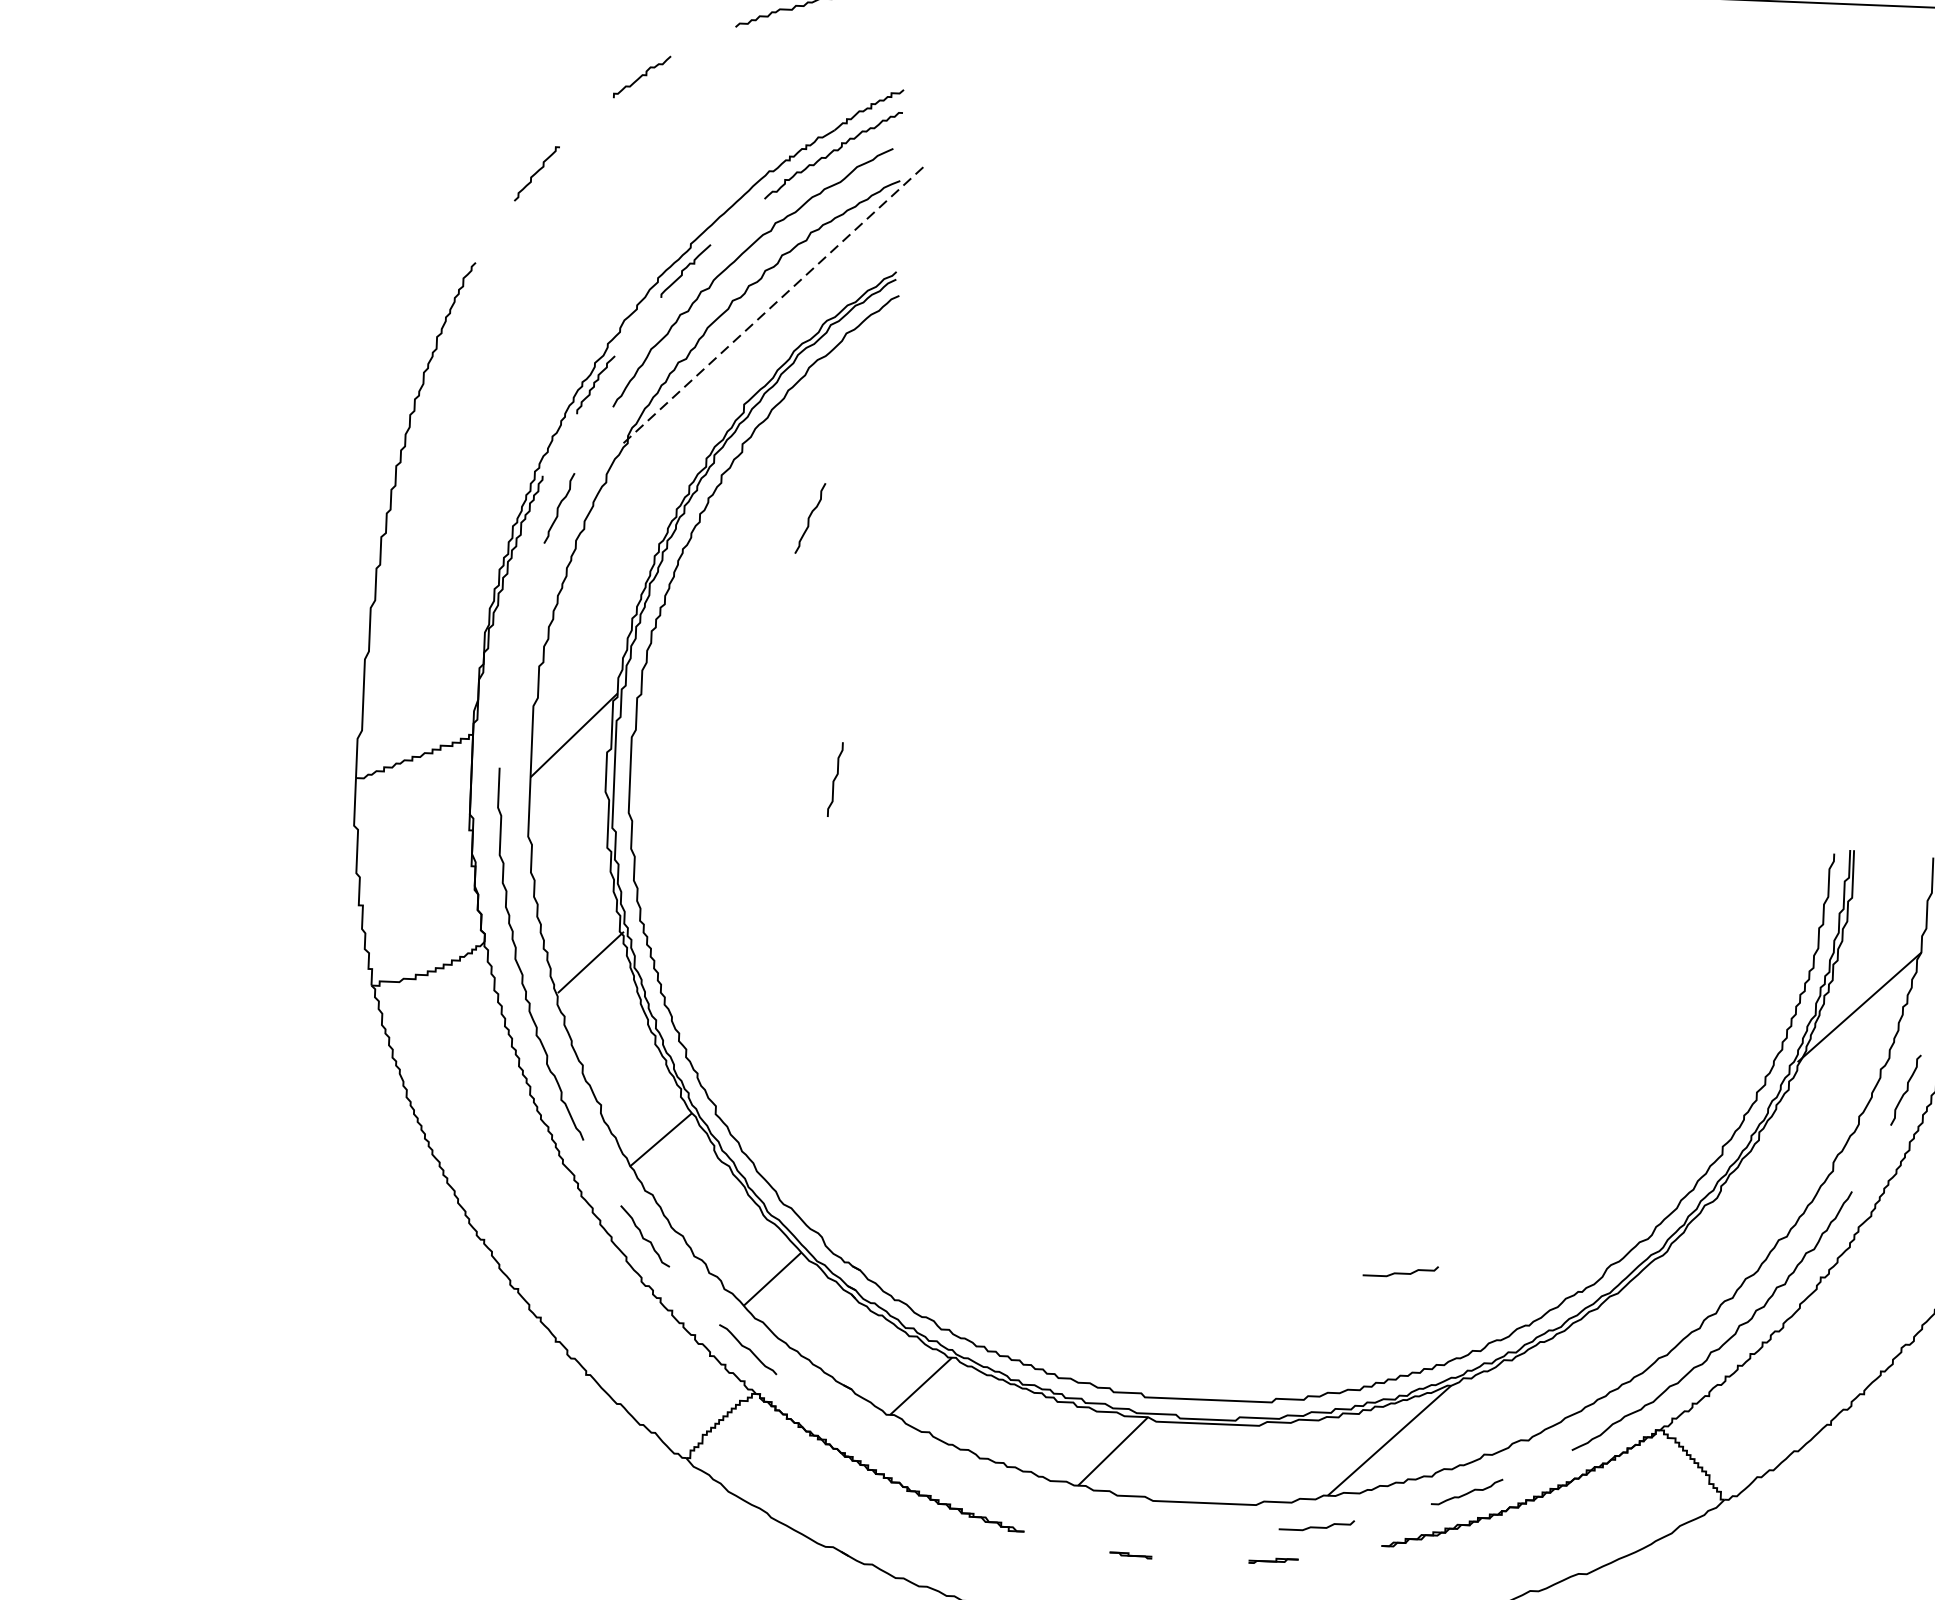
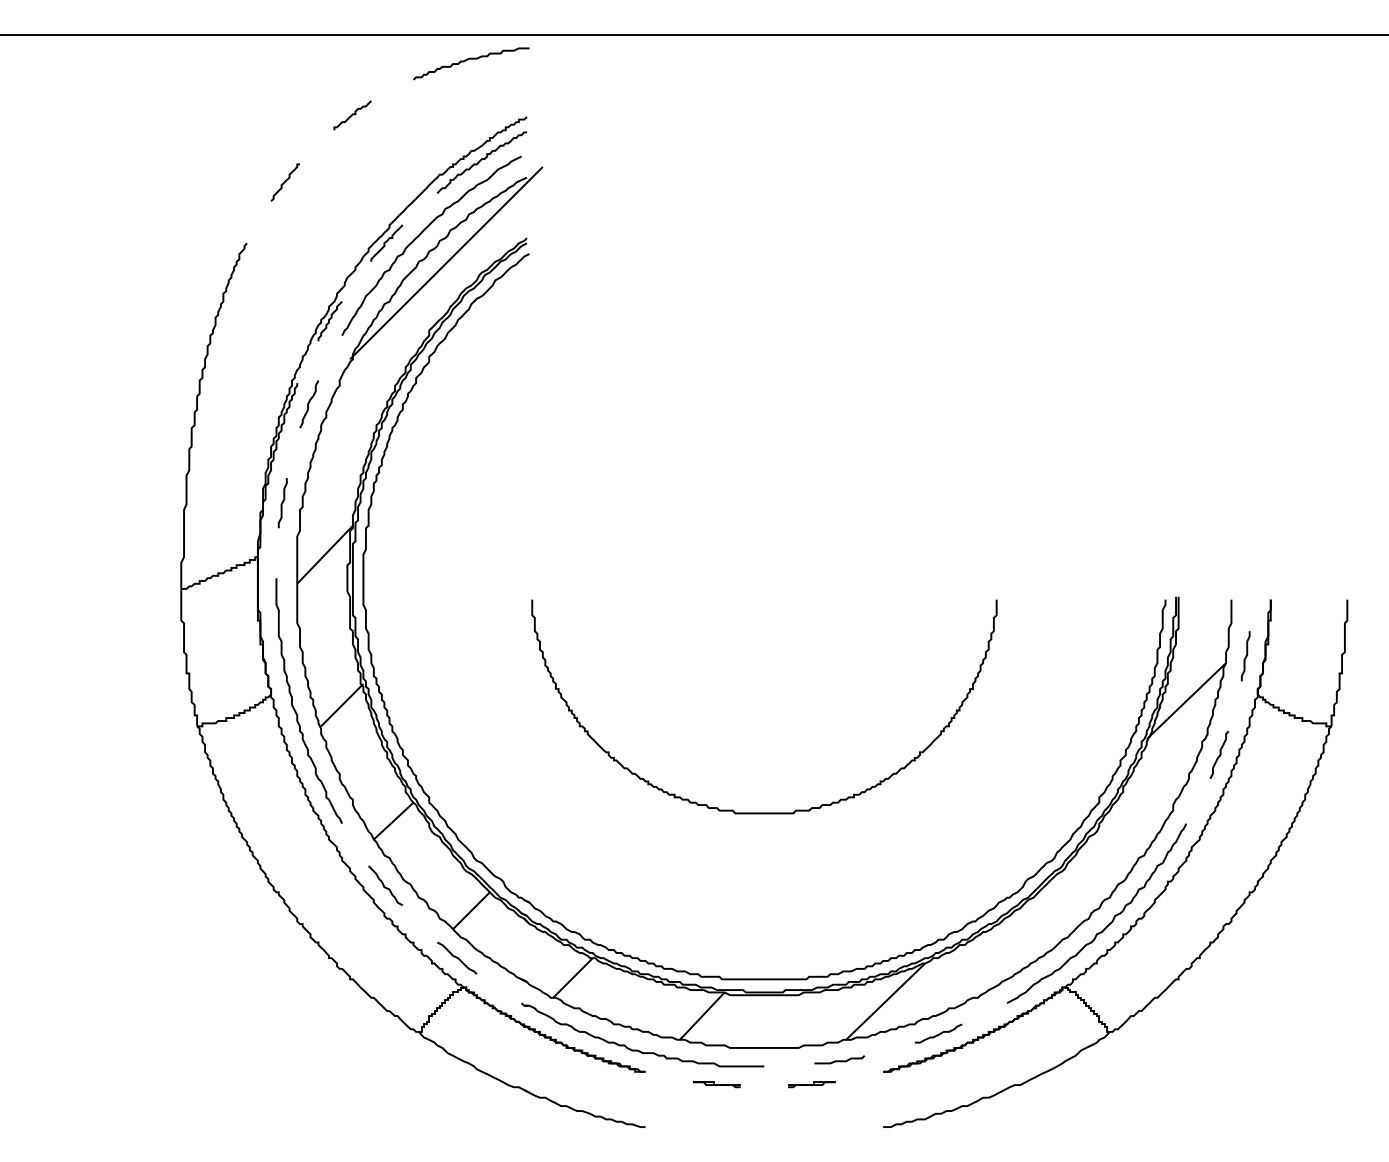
line: (774, 303) -> (446, 262), dashed -> solid
curve: (809, 518) -> (475, 404), removed
curve: (834, 780) -> (282, 503), moved
curve: (1218, 1149) -> (764, 812), added
curve: (1400, 1272) -> (888, 889), removed
part: (1015, 1497) -> (638, 1049), added
part: (1130, 1555) -> (716, 1084), size x1.67
part: (1273, 1560) -> (811, 1084), size x1.43

